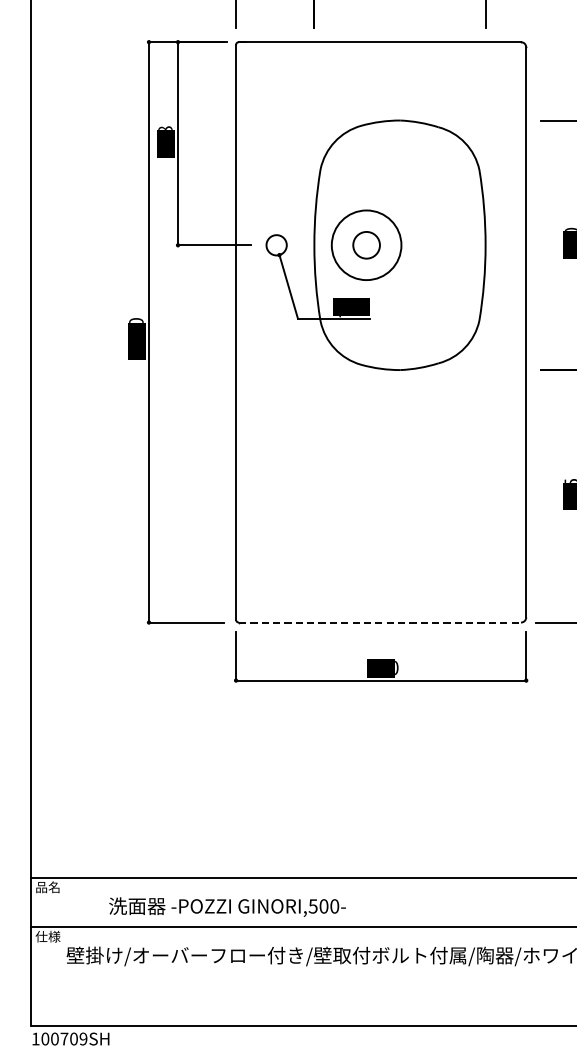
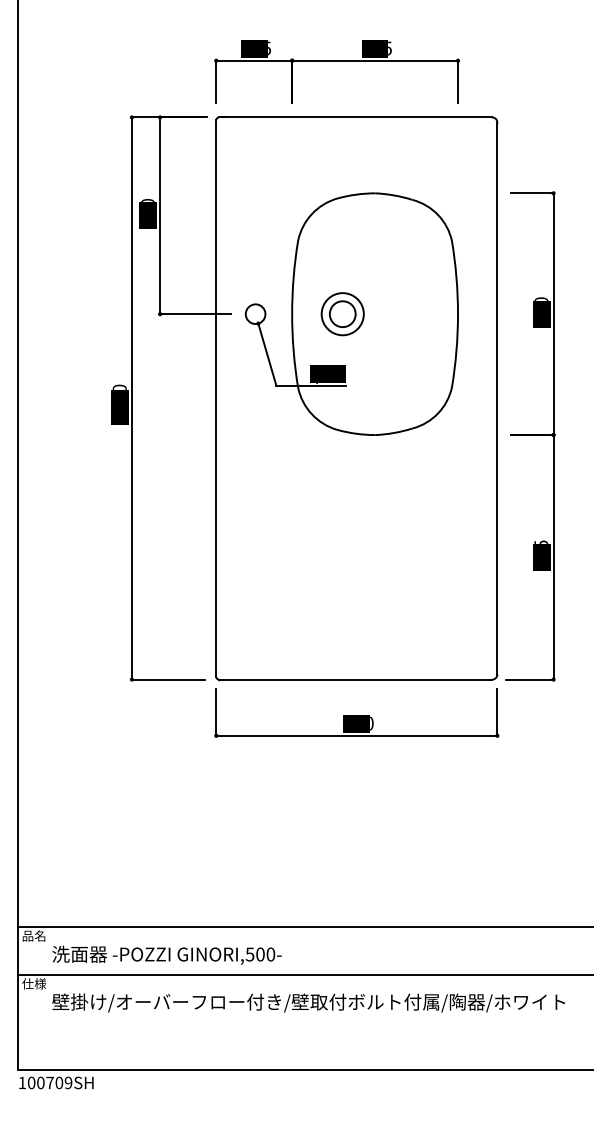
text: (165, 126) -> (147, 199), 428 -> 350
circle: (366, 245) -> (342, 314), size x0.62
line: (379, 622) -> (355, 679), dashed -> solid
text: (226, 906) -> (166, 954), moved

